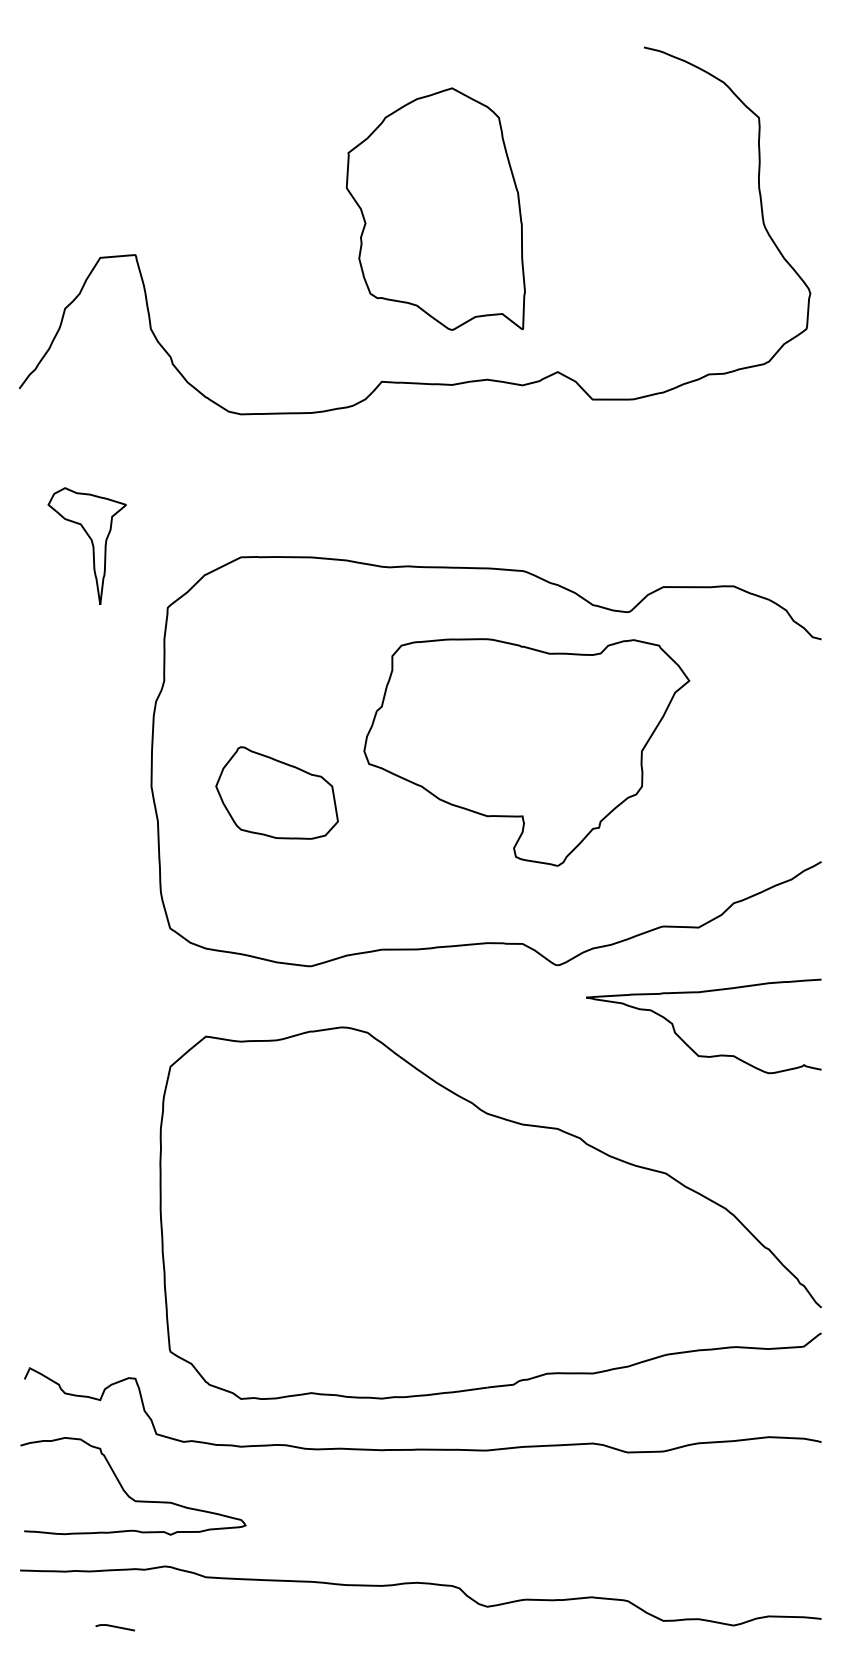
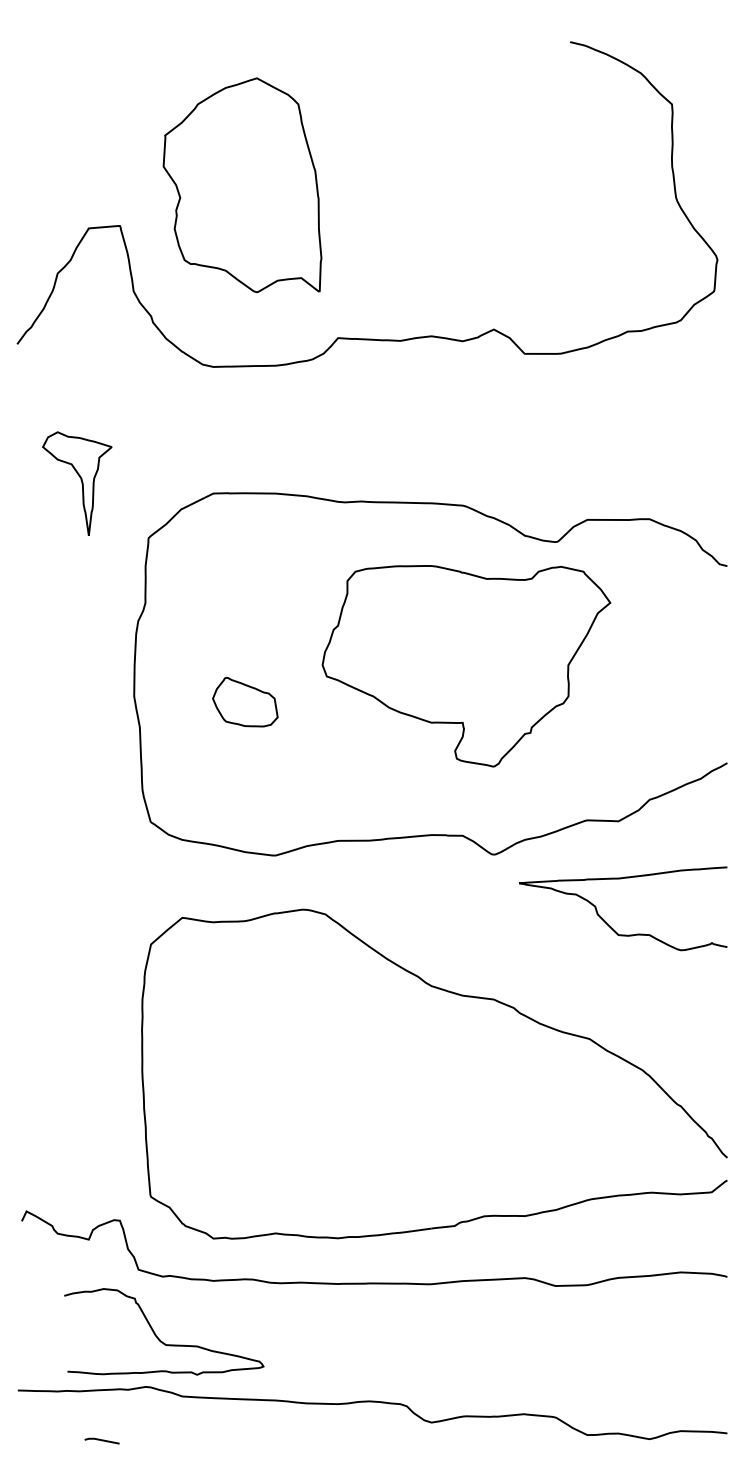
part: (435, 208) -> (242, 184), moved
part: (276, 792) -> (244, 701), size x0.6
curve: (125, 1490) -> (157, 1335), moved

